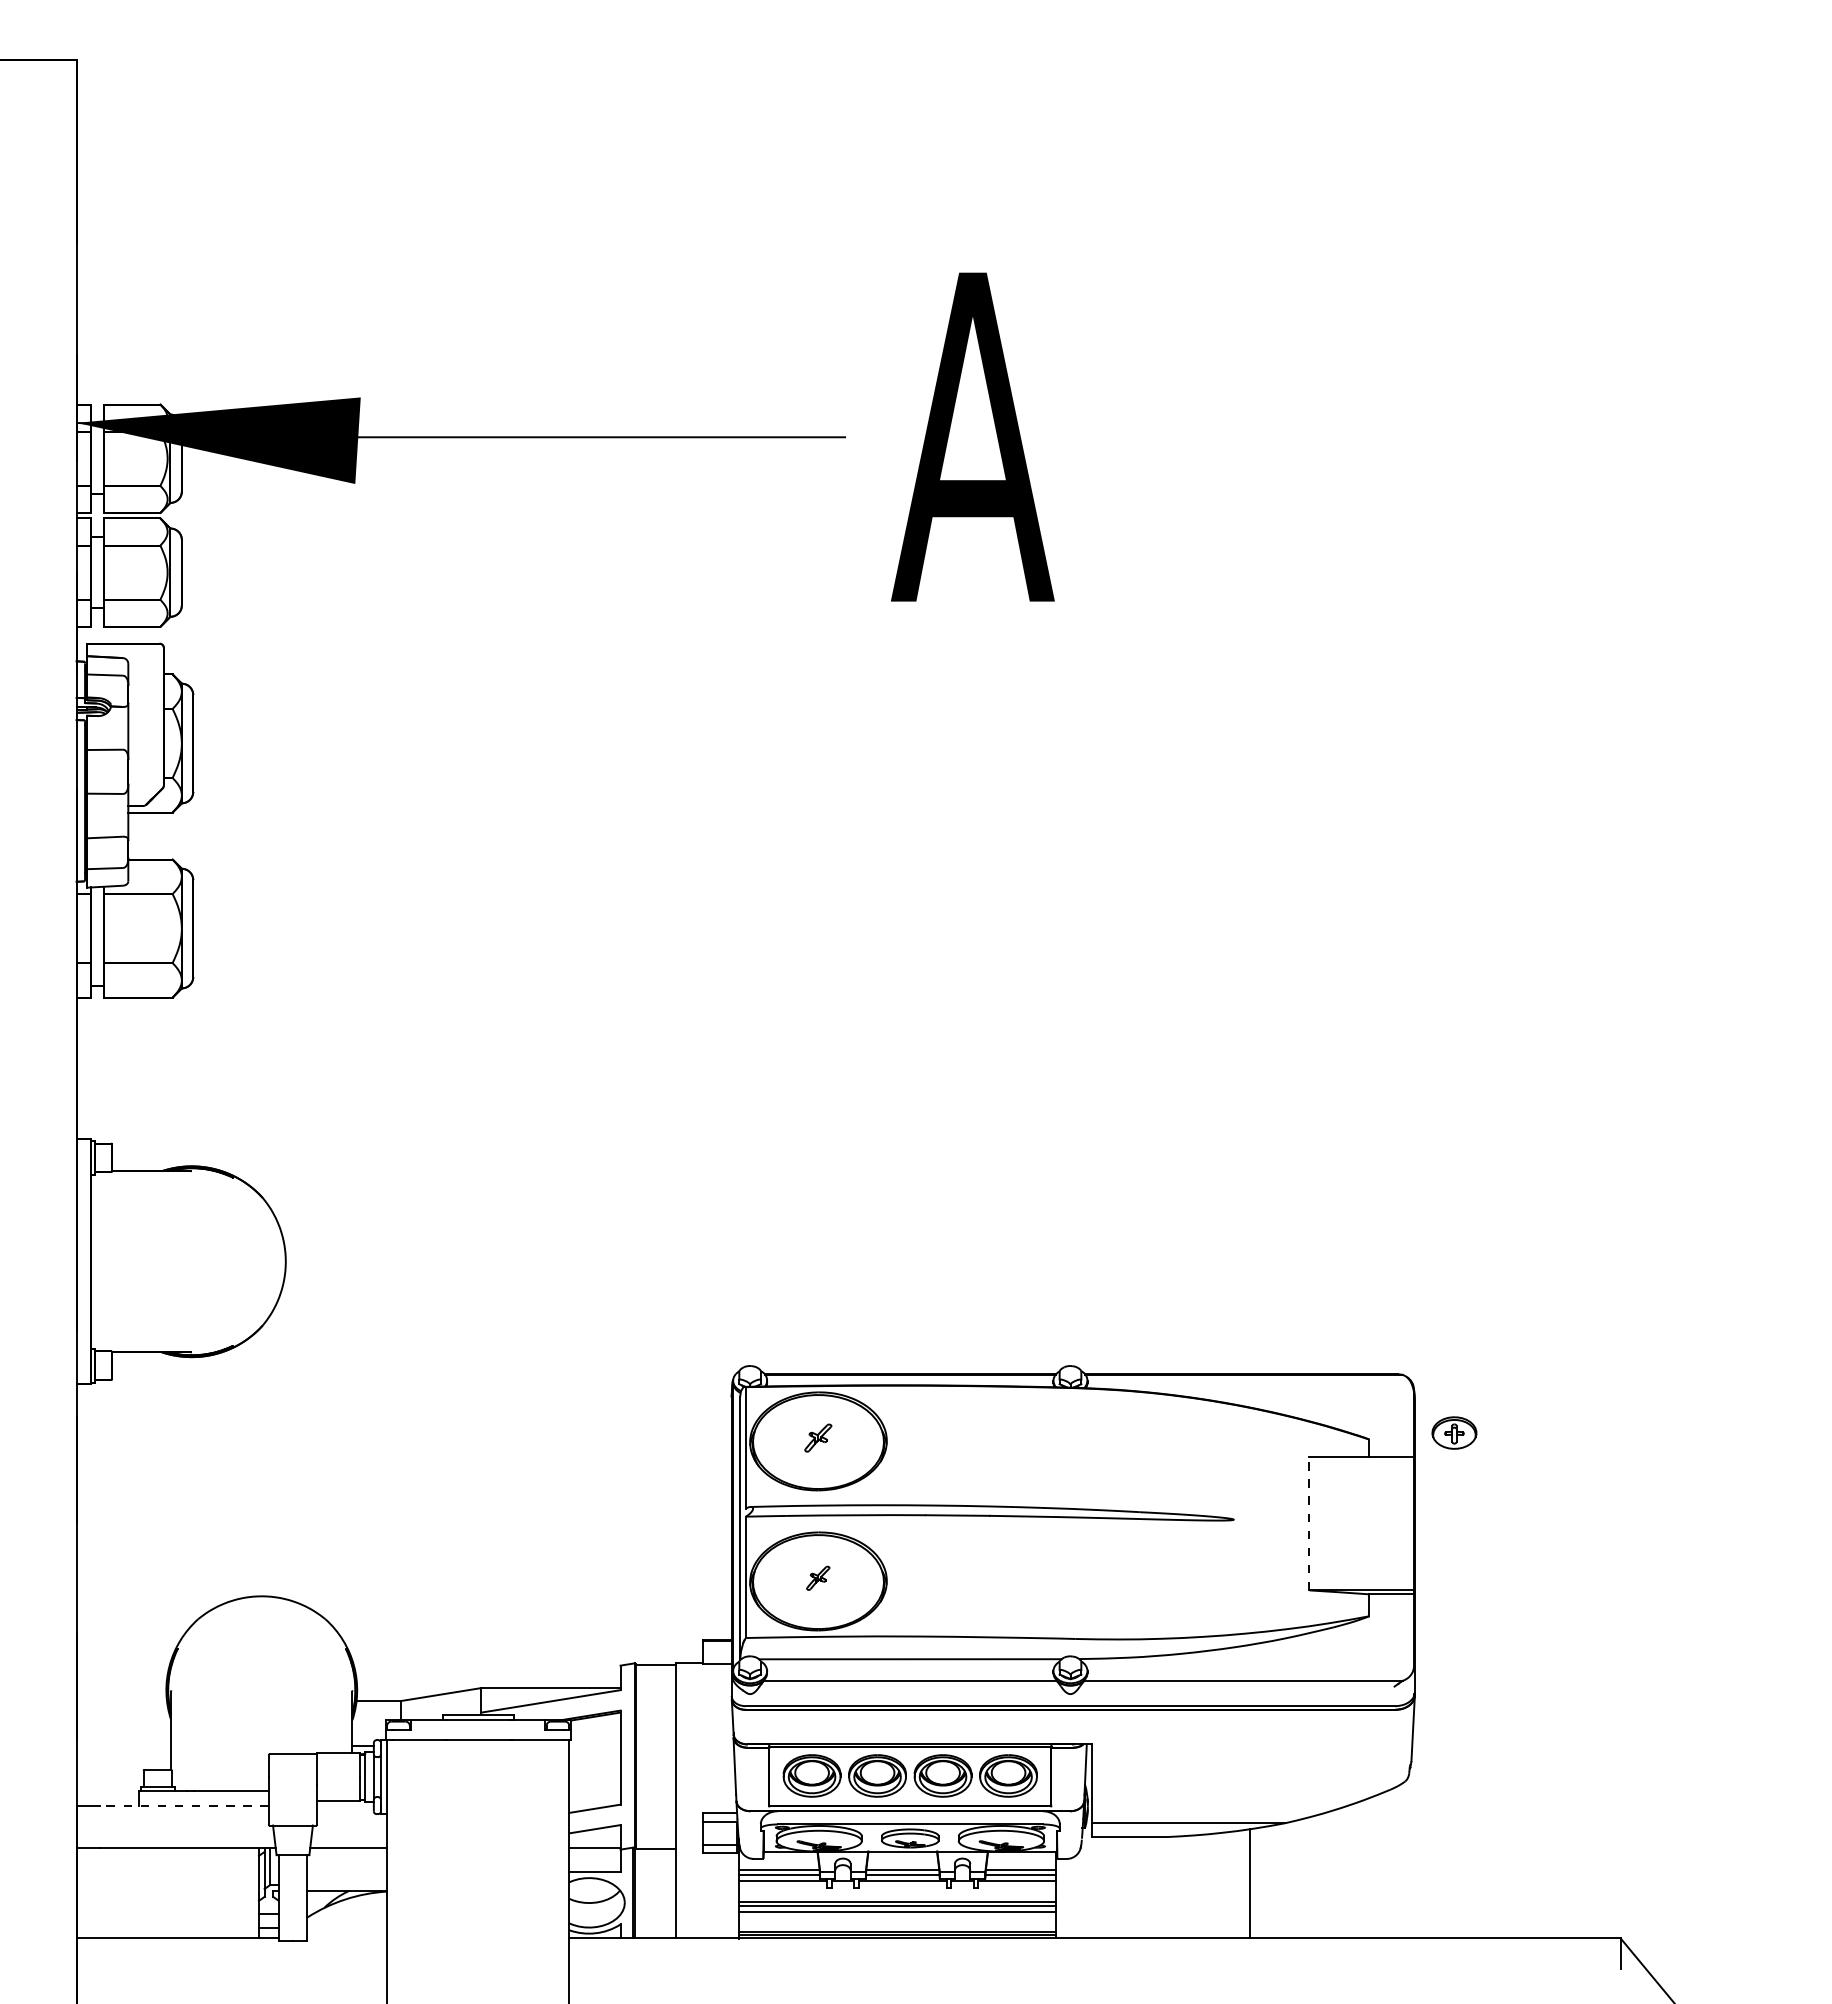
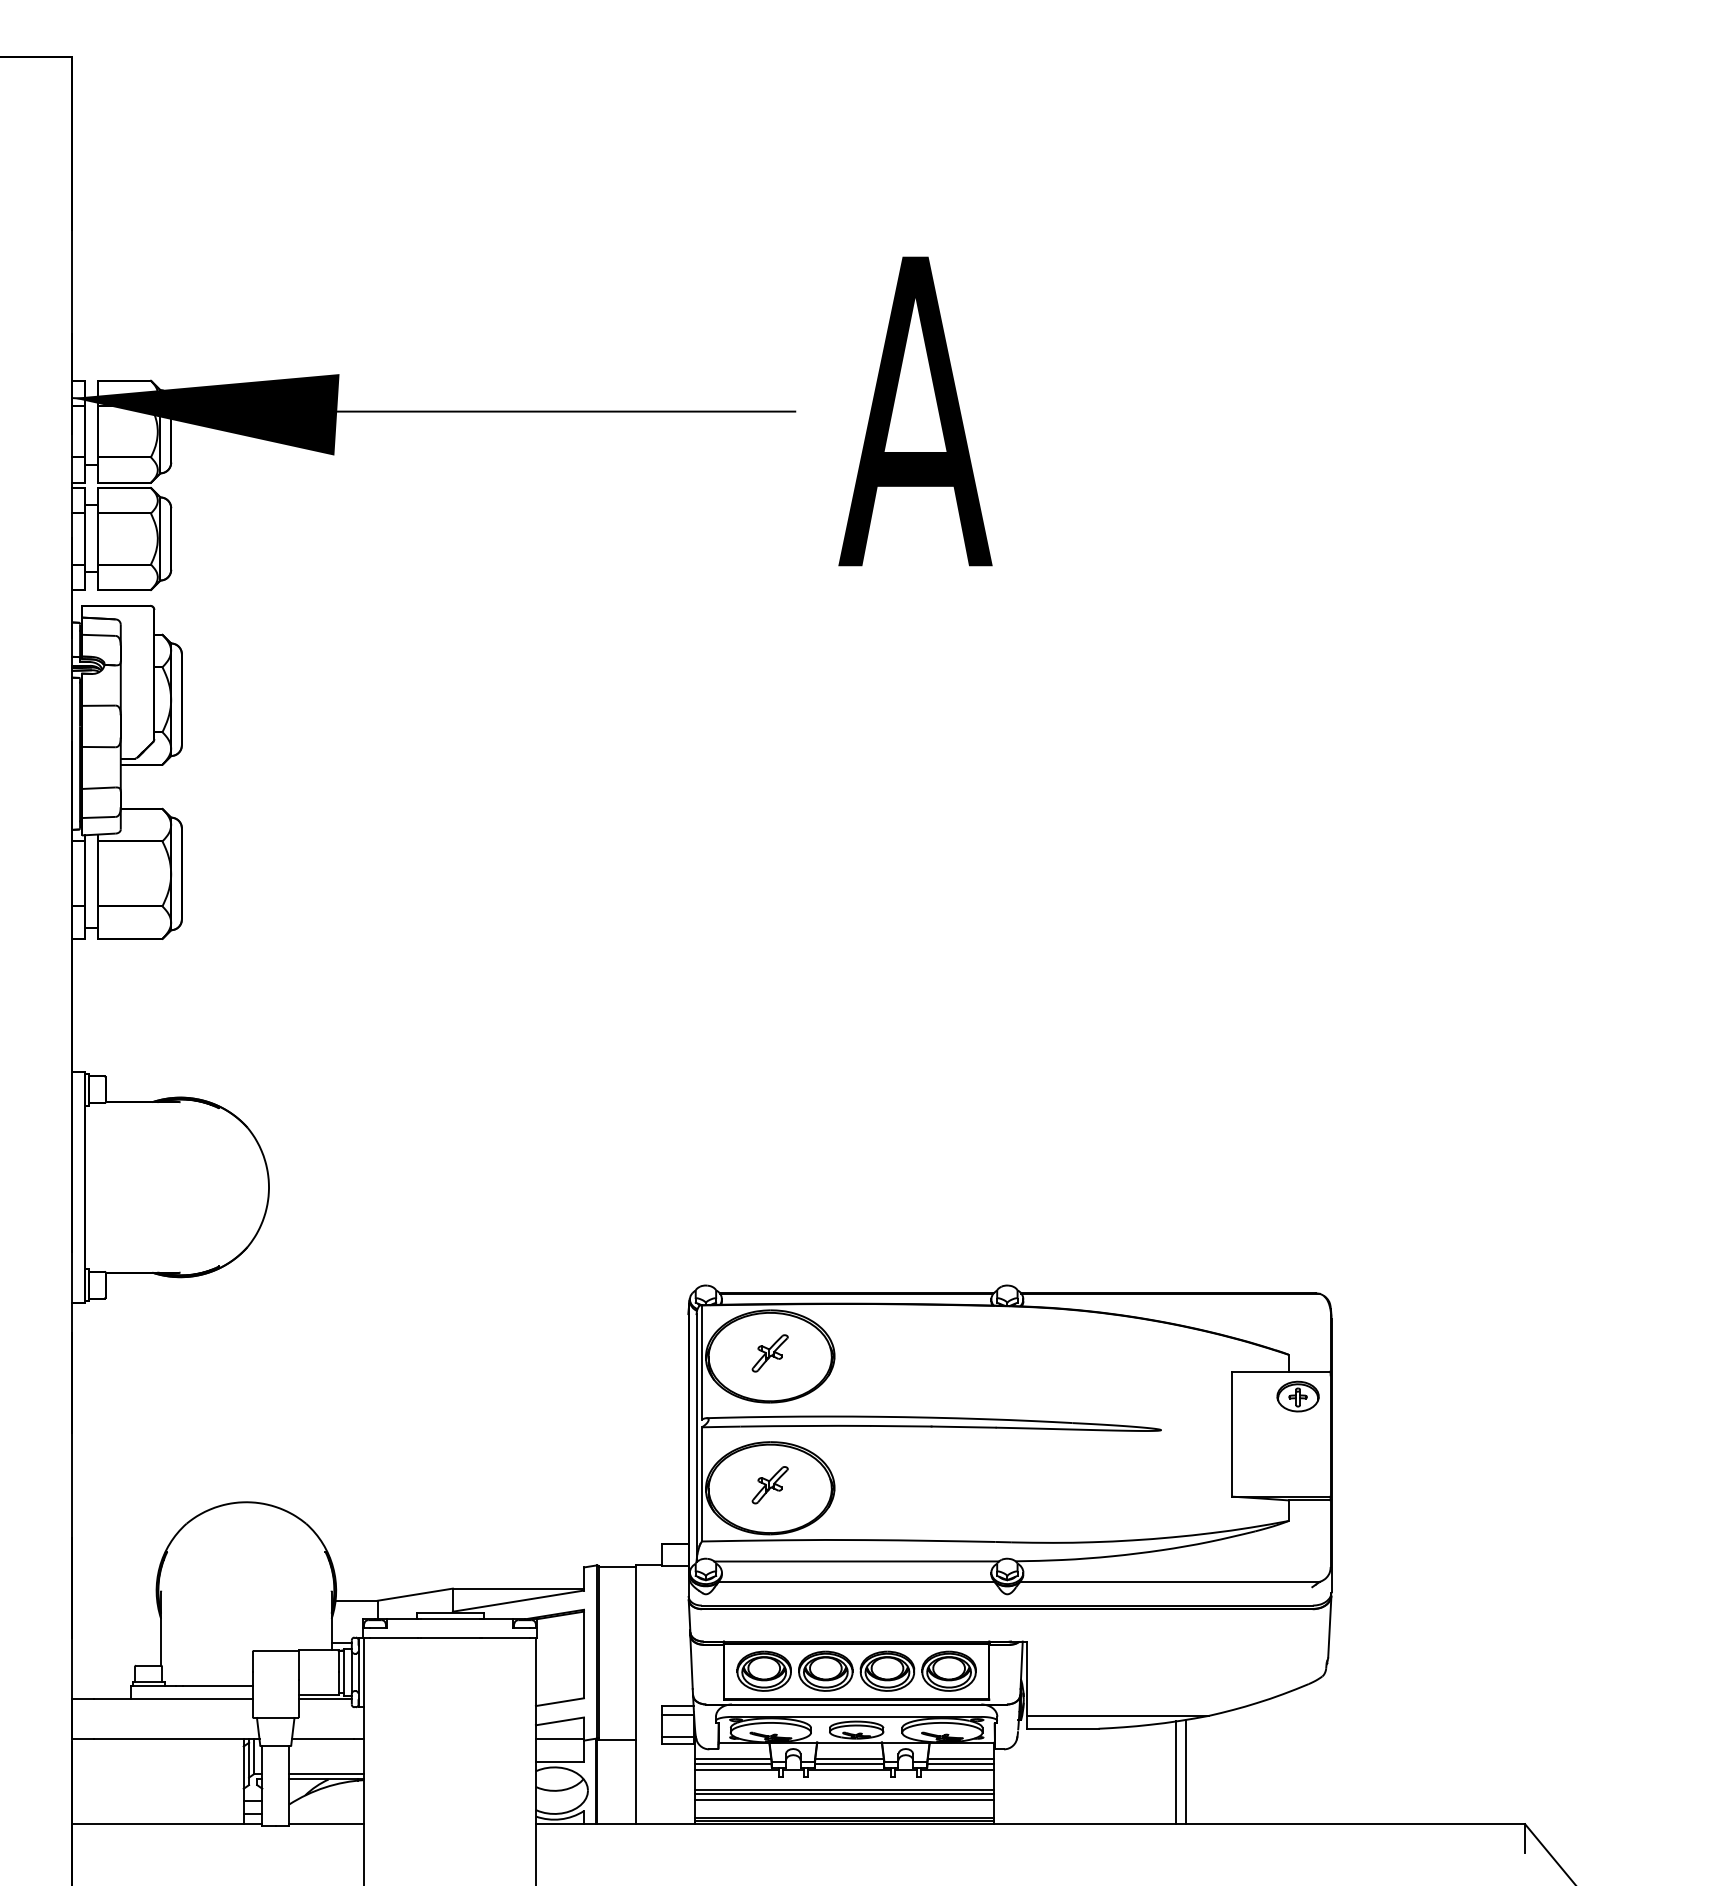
part: (1454, 1432) -> (1298, 1396), moved
part: (817, 1437) -> (769, 1352), size x1.43
line: (1309, 1523) -> (1232, 1433), dashed -> solid
part: (817, 1578) -> (769, 1485), size x1.67
line: (184, 1805) -> (173, 1699), dashed -> solid
line: (345, 1805) -> (325, 1699), added
line: (1259, 1882) -> (1185, 1771), added
line: (346, 1884) -> (326, 1773), added
line: (346, 1938) -> (326, 1824), added

